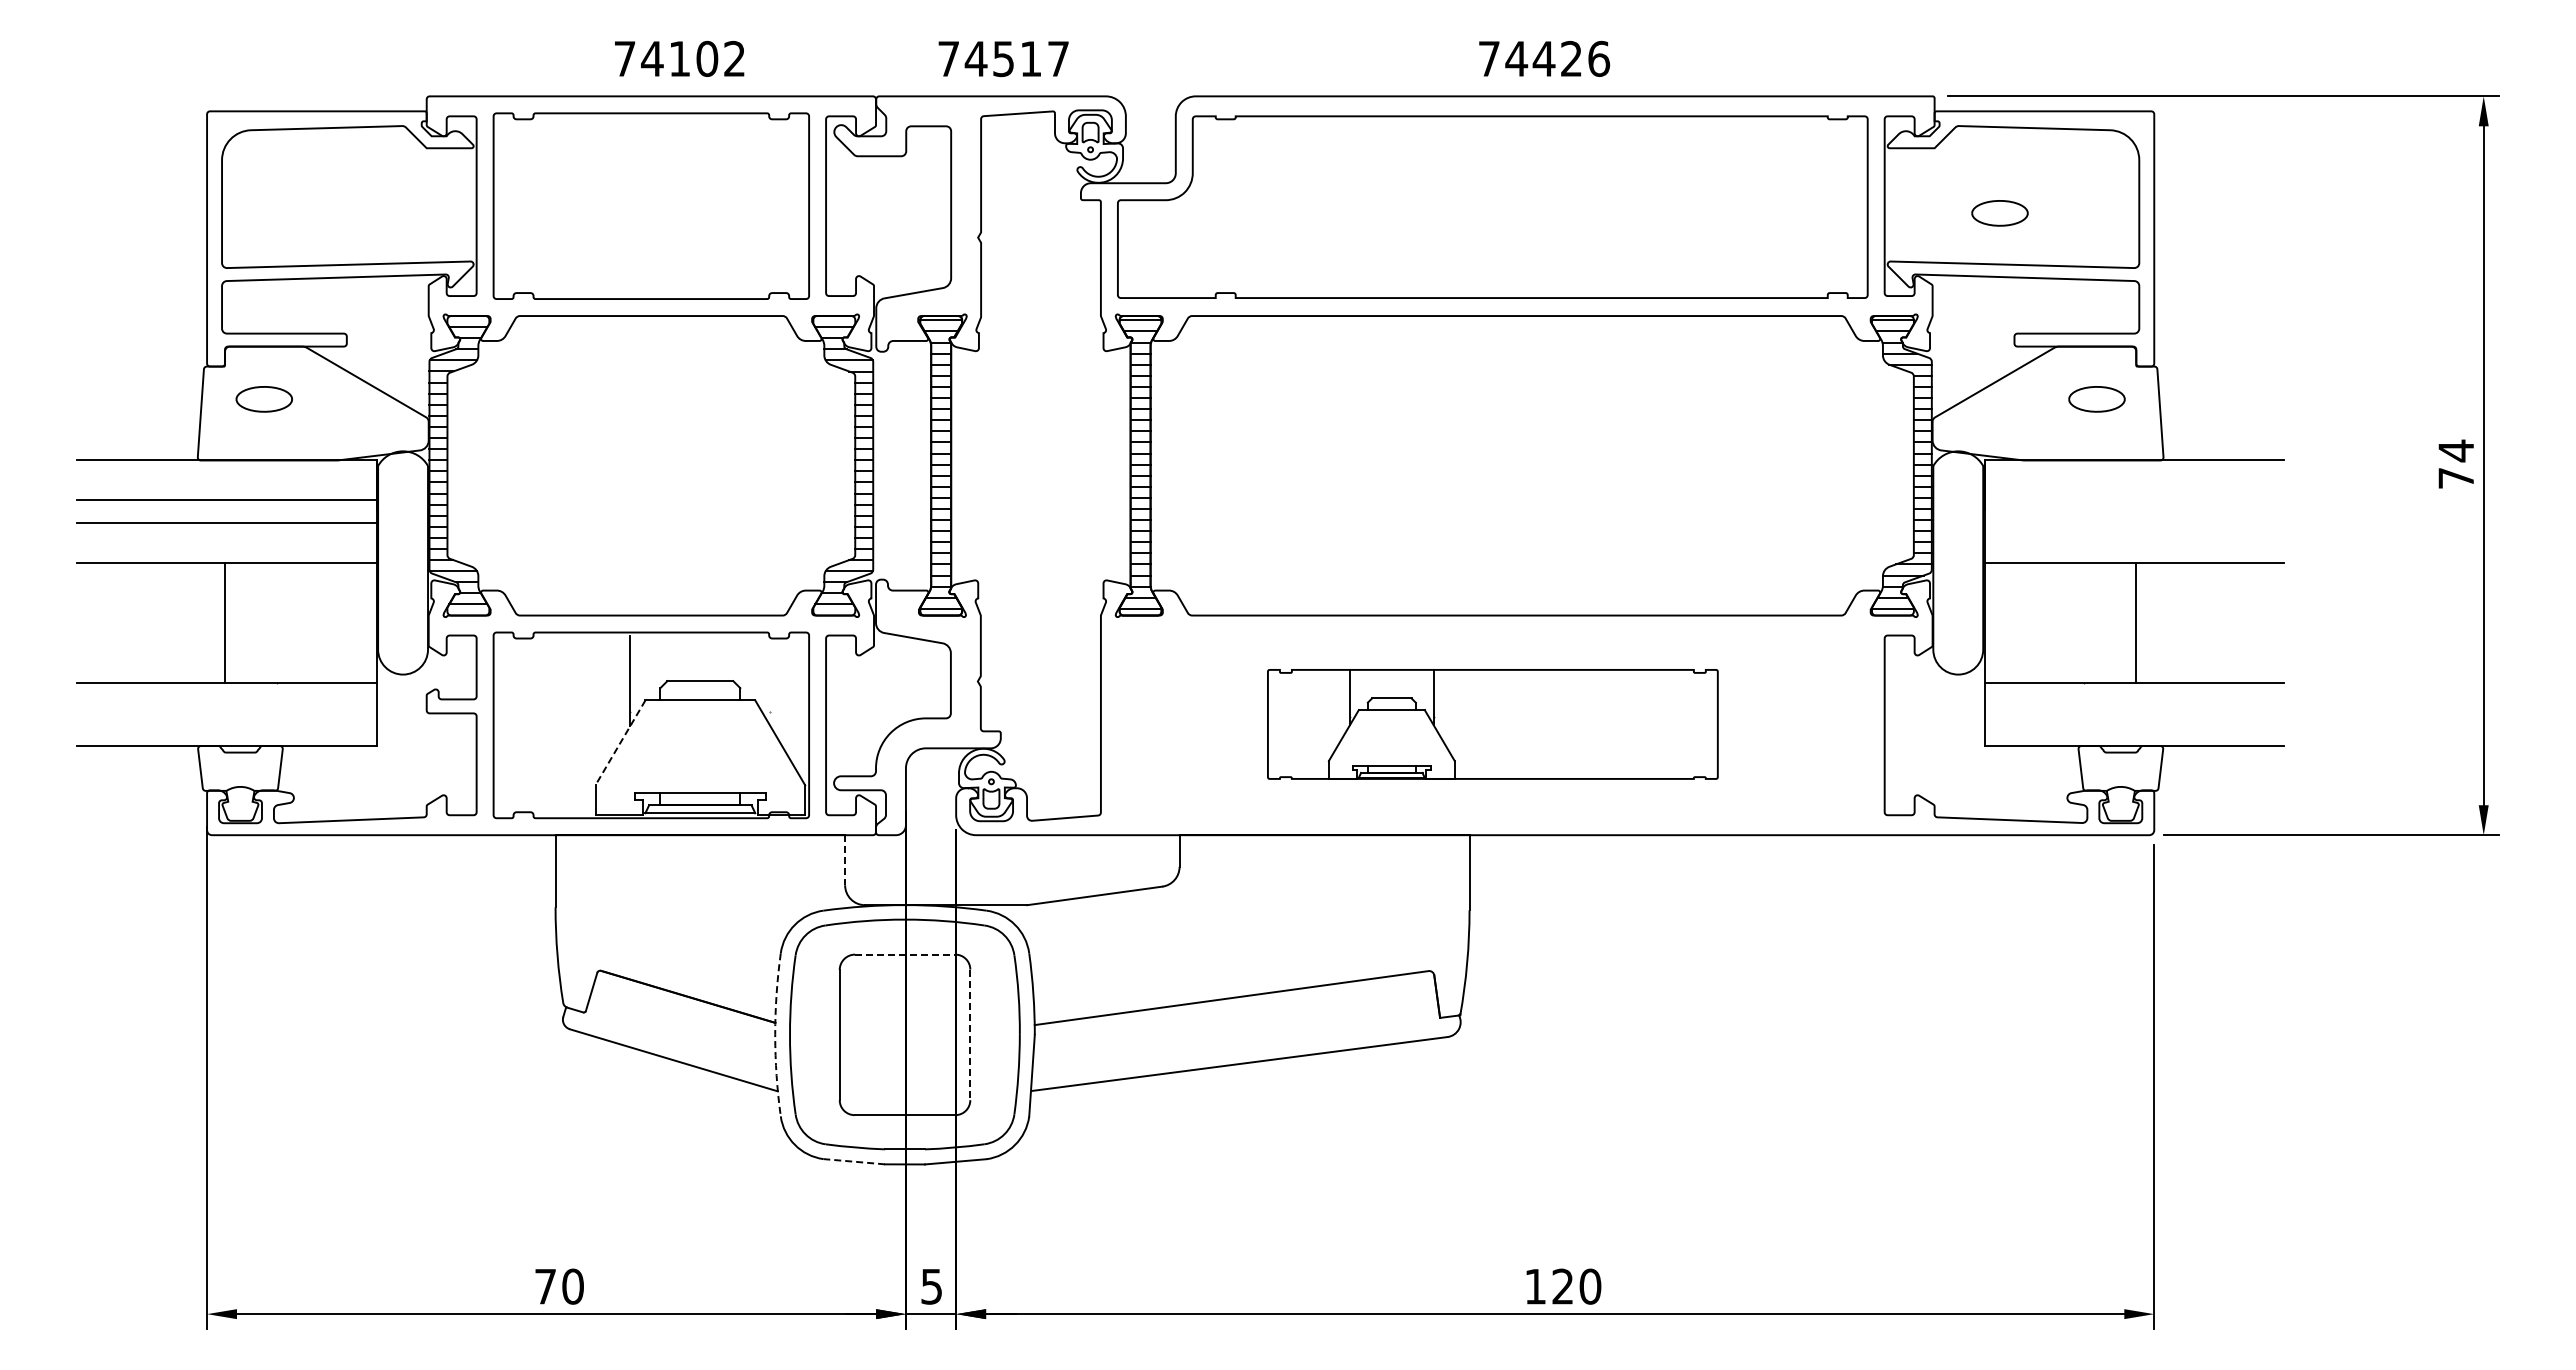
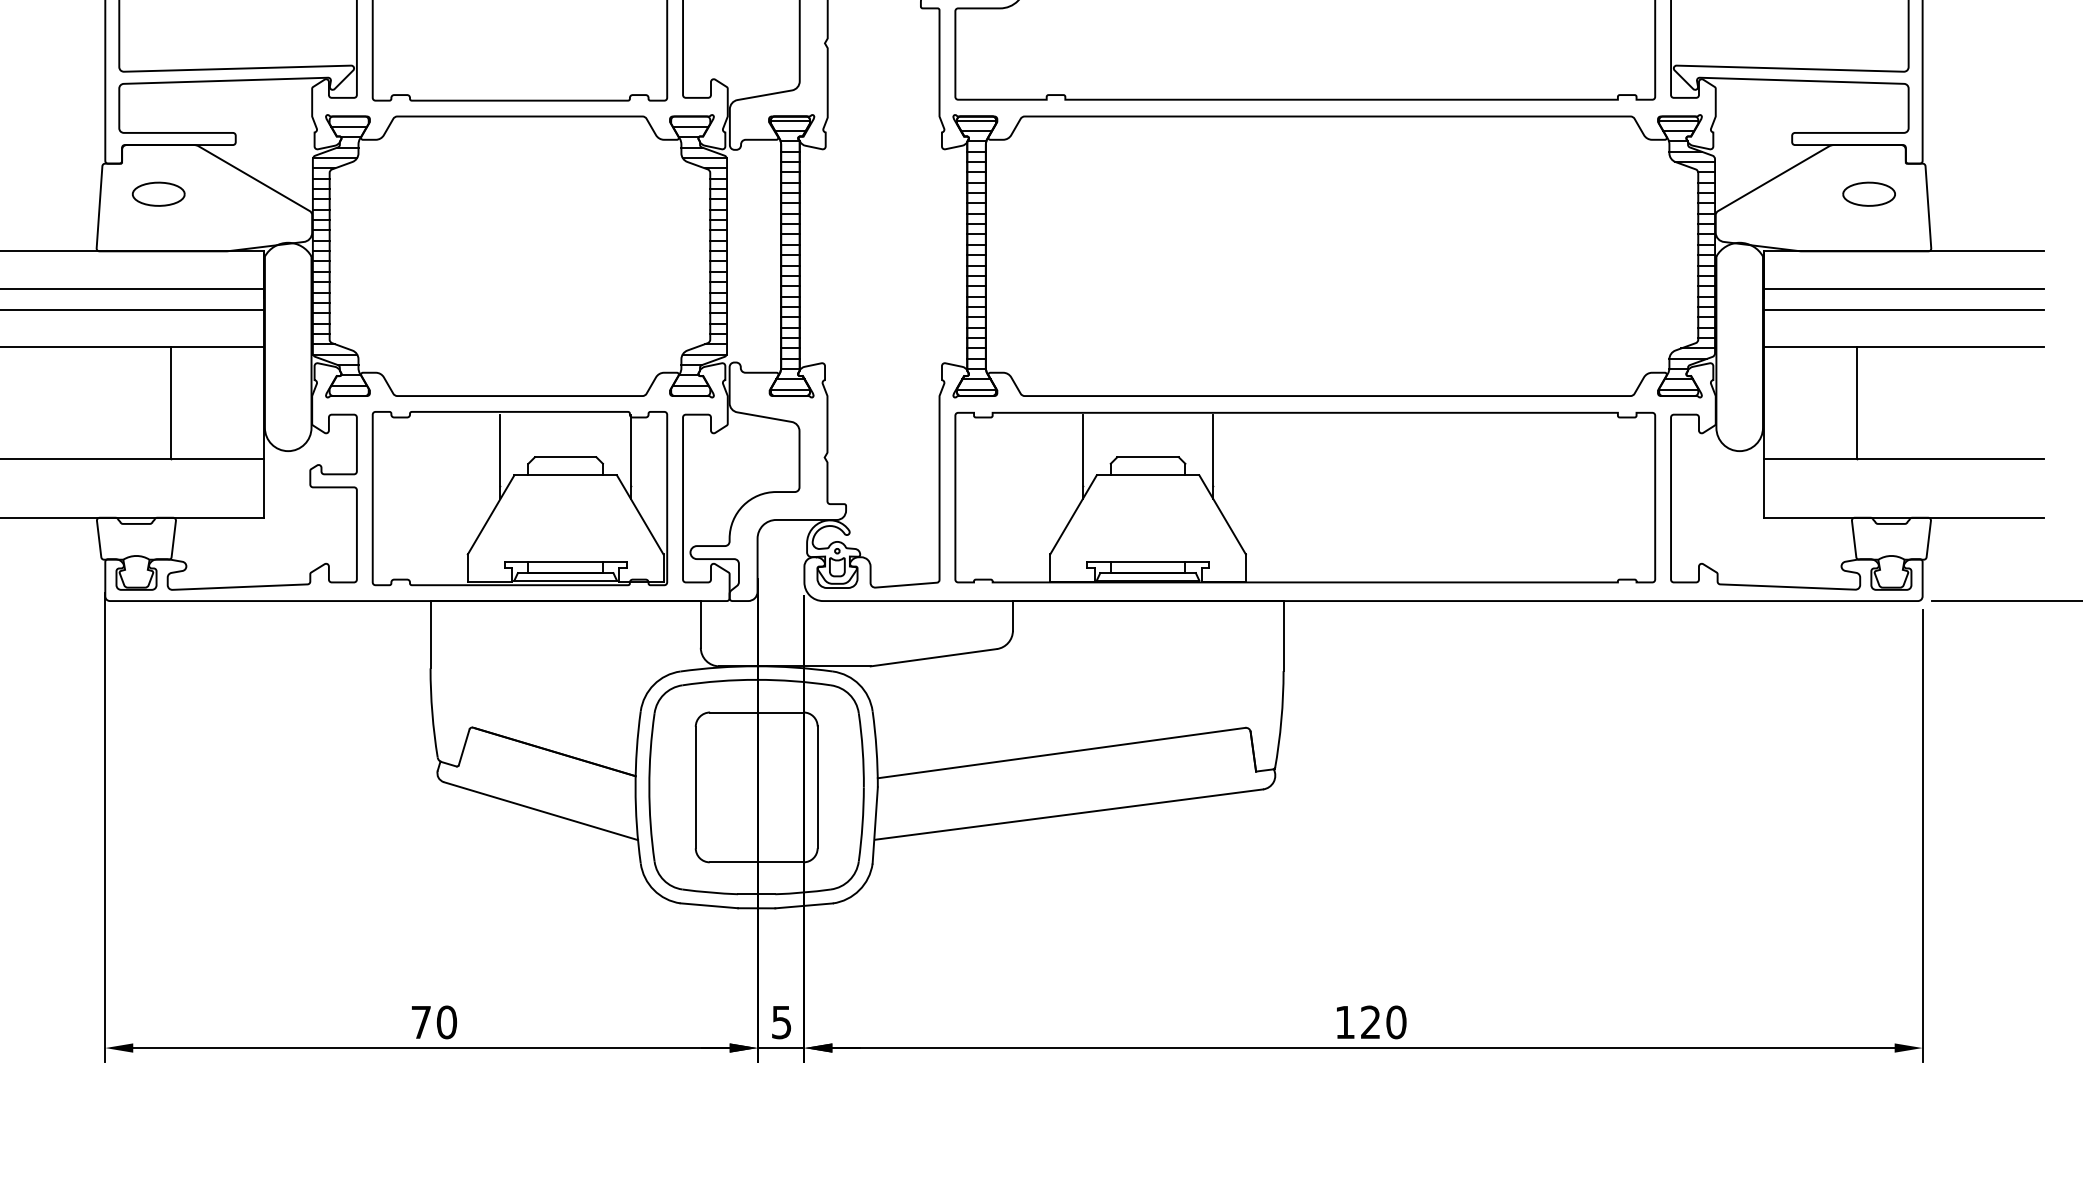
part: (1999, 213) -> (1778, 20), removed
line: (2134, 500) -> (1904, 288), added
line: (2134, 523) -> (1904, 310), added
line: (224, 623) -> (170, 403), moved
line: (2136, 623) -> (1857, 403), moved
line: (770, 680) -> (631, 456), added
part: (1492, 724) -> (1304, 497), size x1.67
line: (620, 743) -> (491, 515), dashed -> solid
line: (845, 860) -> (701, 624), dashed -> solid
line: (905, 954) -> (757, 712), dashed -> solid
arc: (775, 1034) -> (635, 787), dashed -> solid
line: (970, 1035) -> (817, 787), dashed -> solid
line: (854, 1161) -> (709, 905), dashed -> solid

